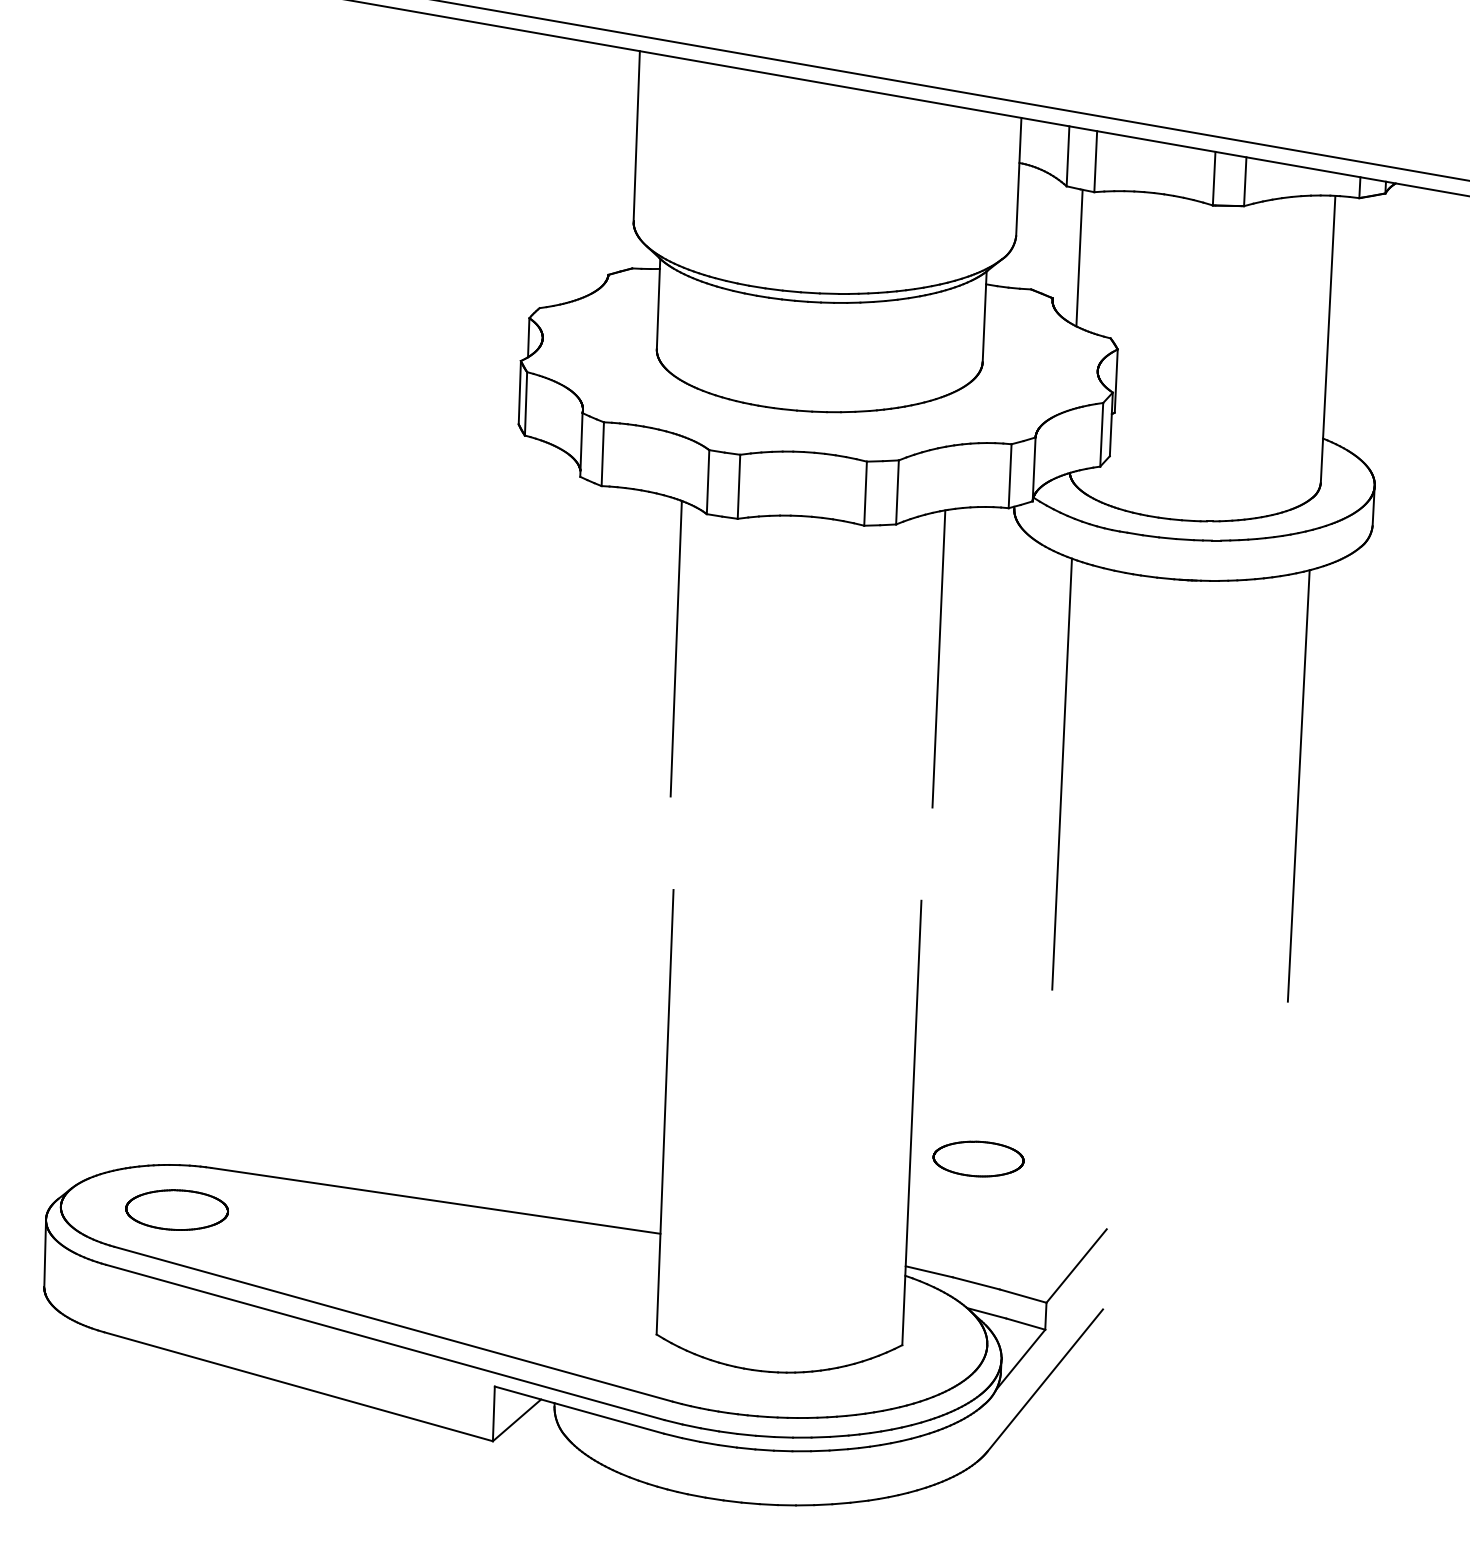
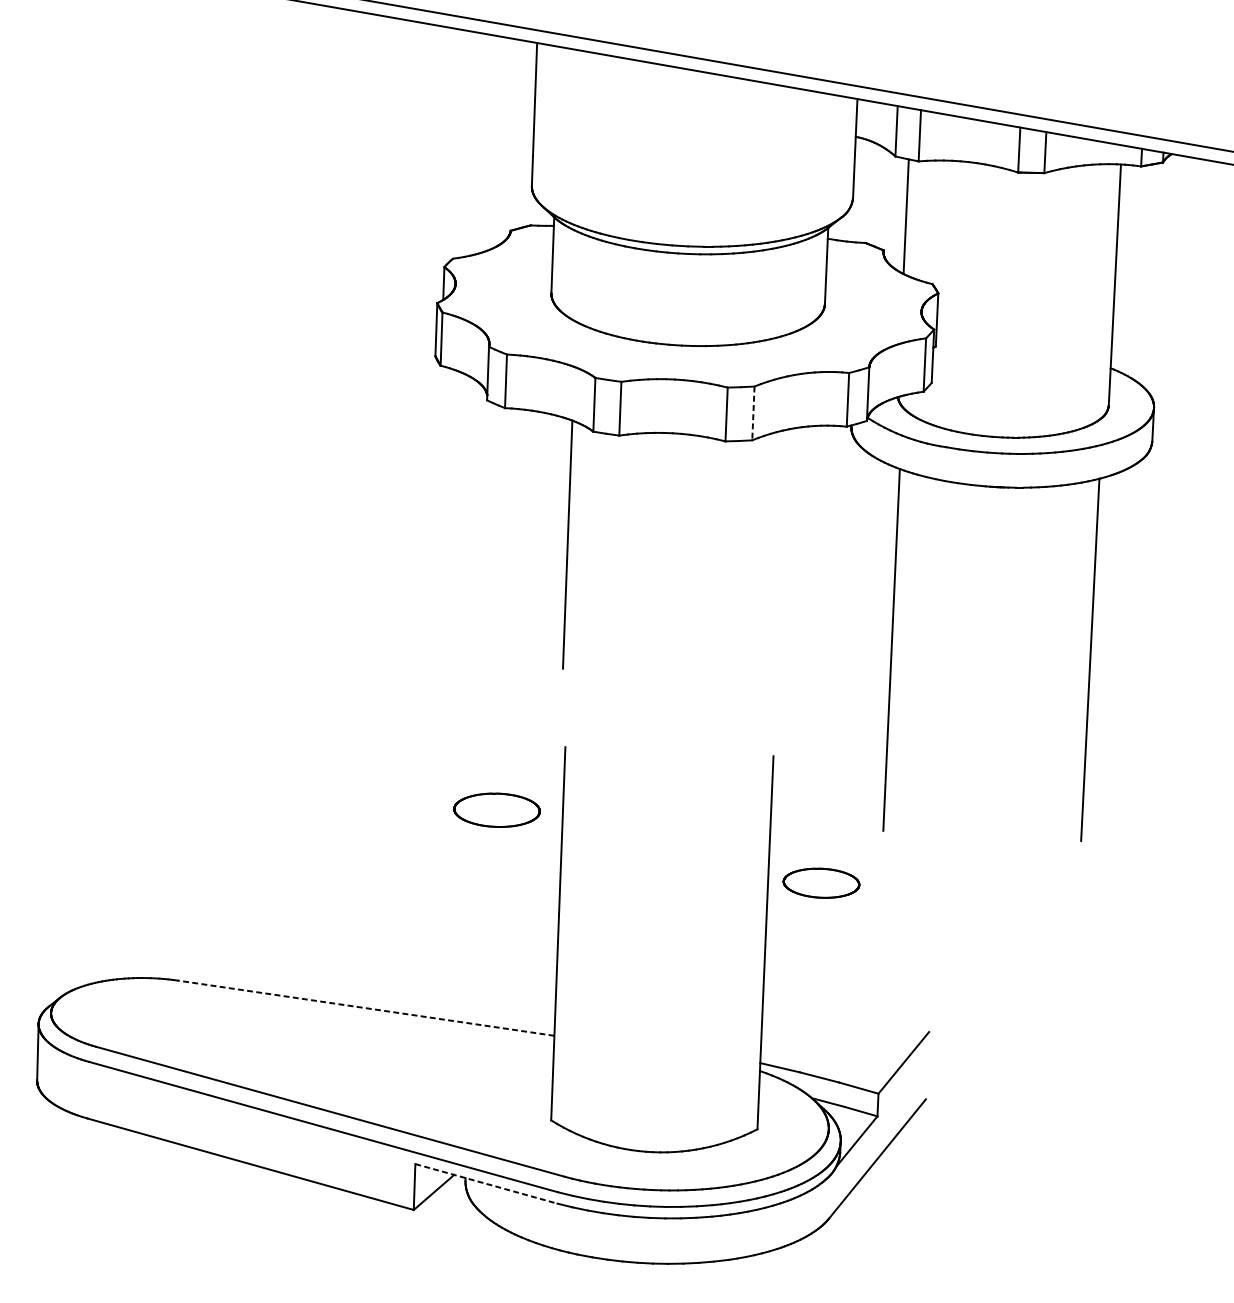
line: (897, 492) -> (753, 413), solid -> dashed
line: (938, 658) -> (787, 552), removed
part: (978, 1158) -> (821, 882), moved
line: (435, 1200) -> (365, 1007), solid -> dashed
part: (176, 1209) -> (496, 809), moved
line: (579, 1410) -> (486, 1184), solid -> dashed

